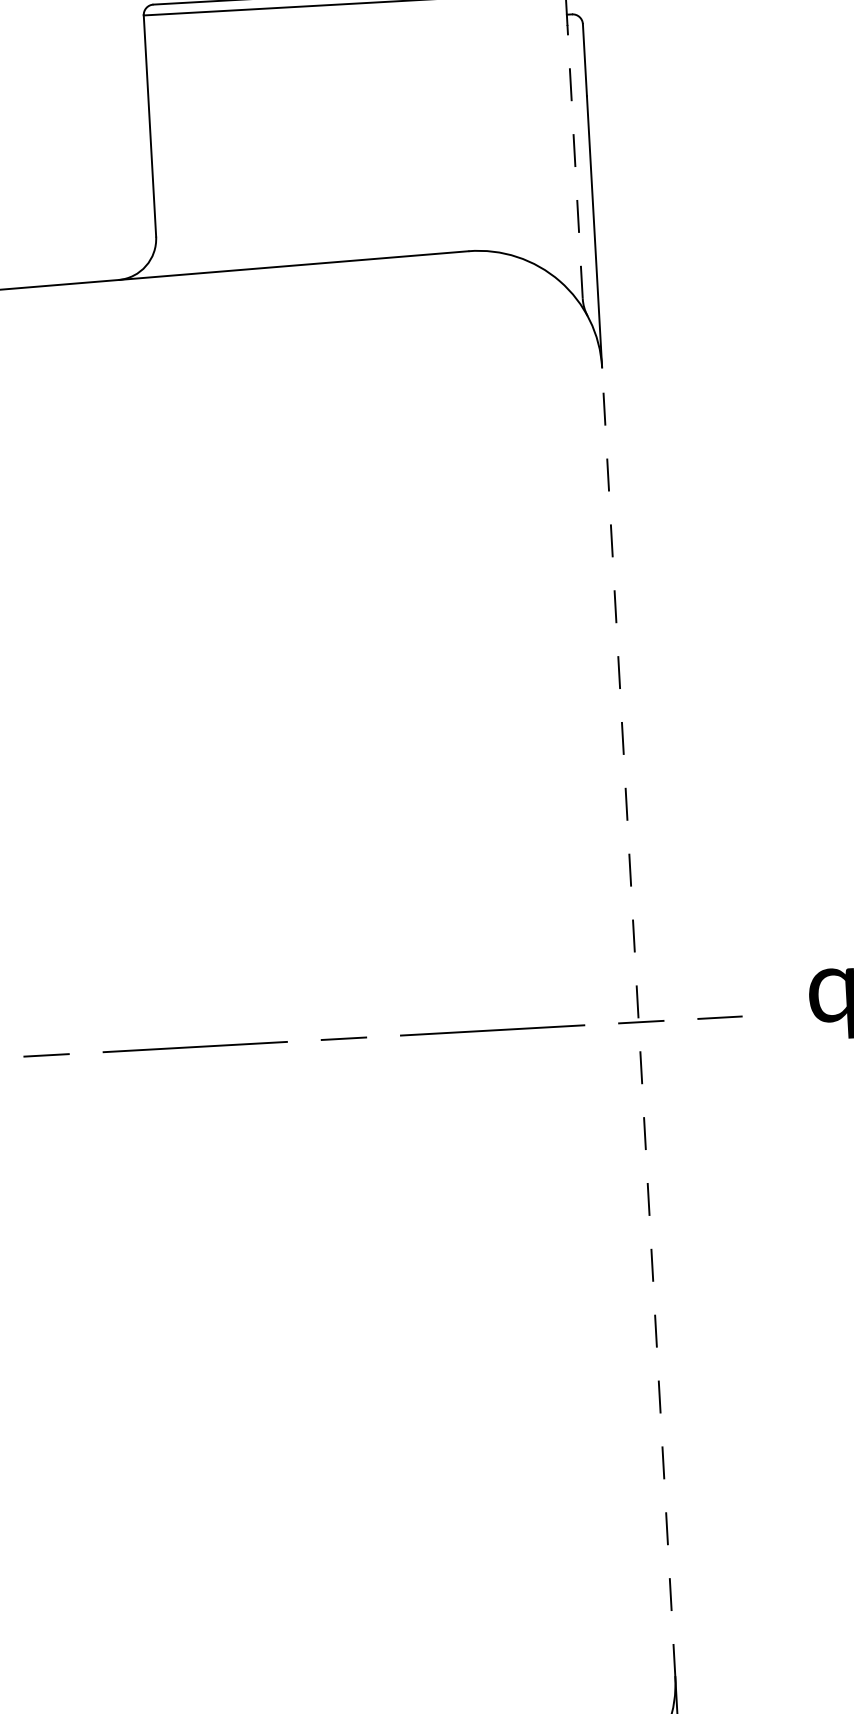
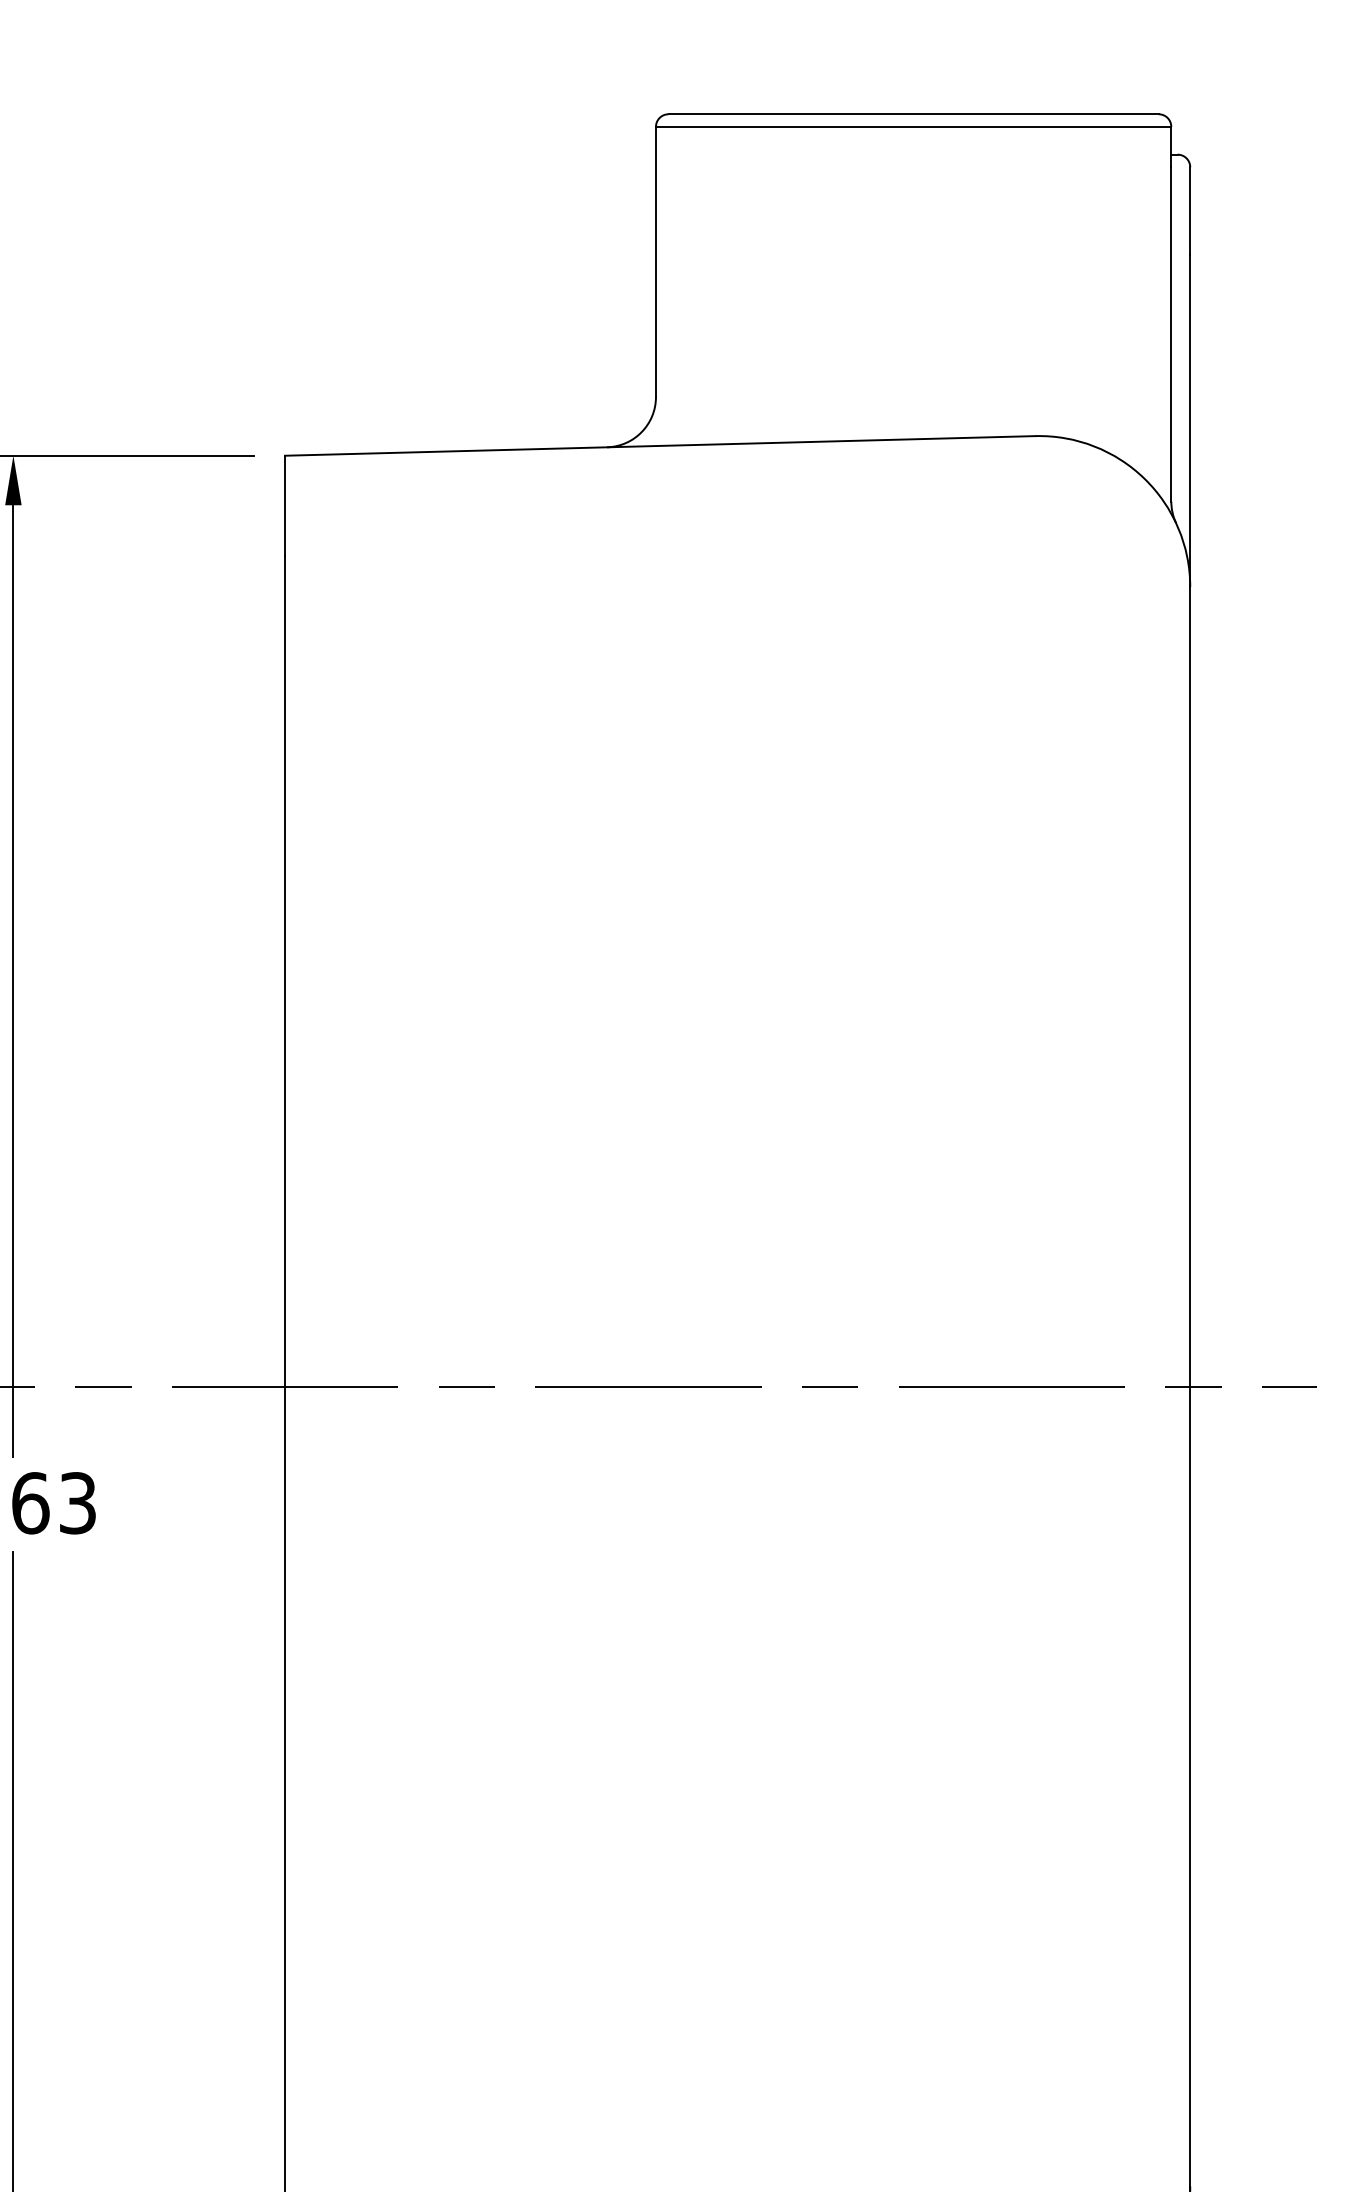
line: (575, 161) -> (1171, 334), dashed -> solid
line: (638, 1022) -> (1190, 1386), dashed -> solid

